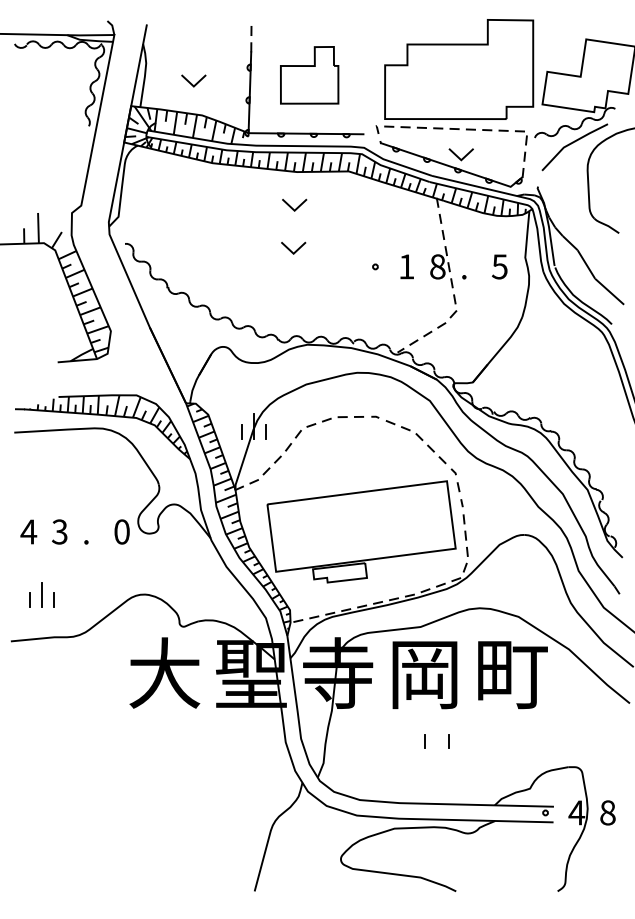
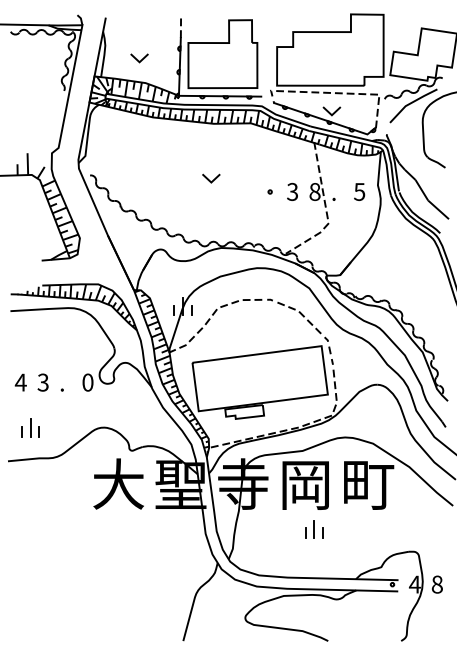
part: (309, 75) -> (222, 54), size x1.67
line: (291, 206) -> (209, 148), removed
text: (406, 266) -> (292, 191), 1 -> 3
line: (437, 735) -> (314, 528), added

